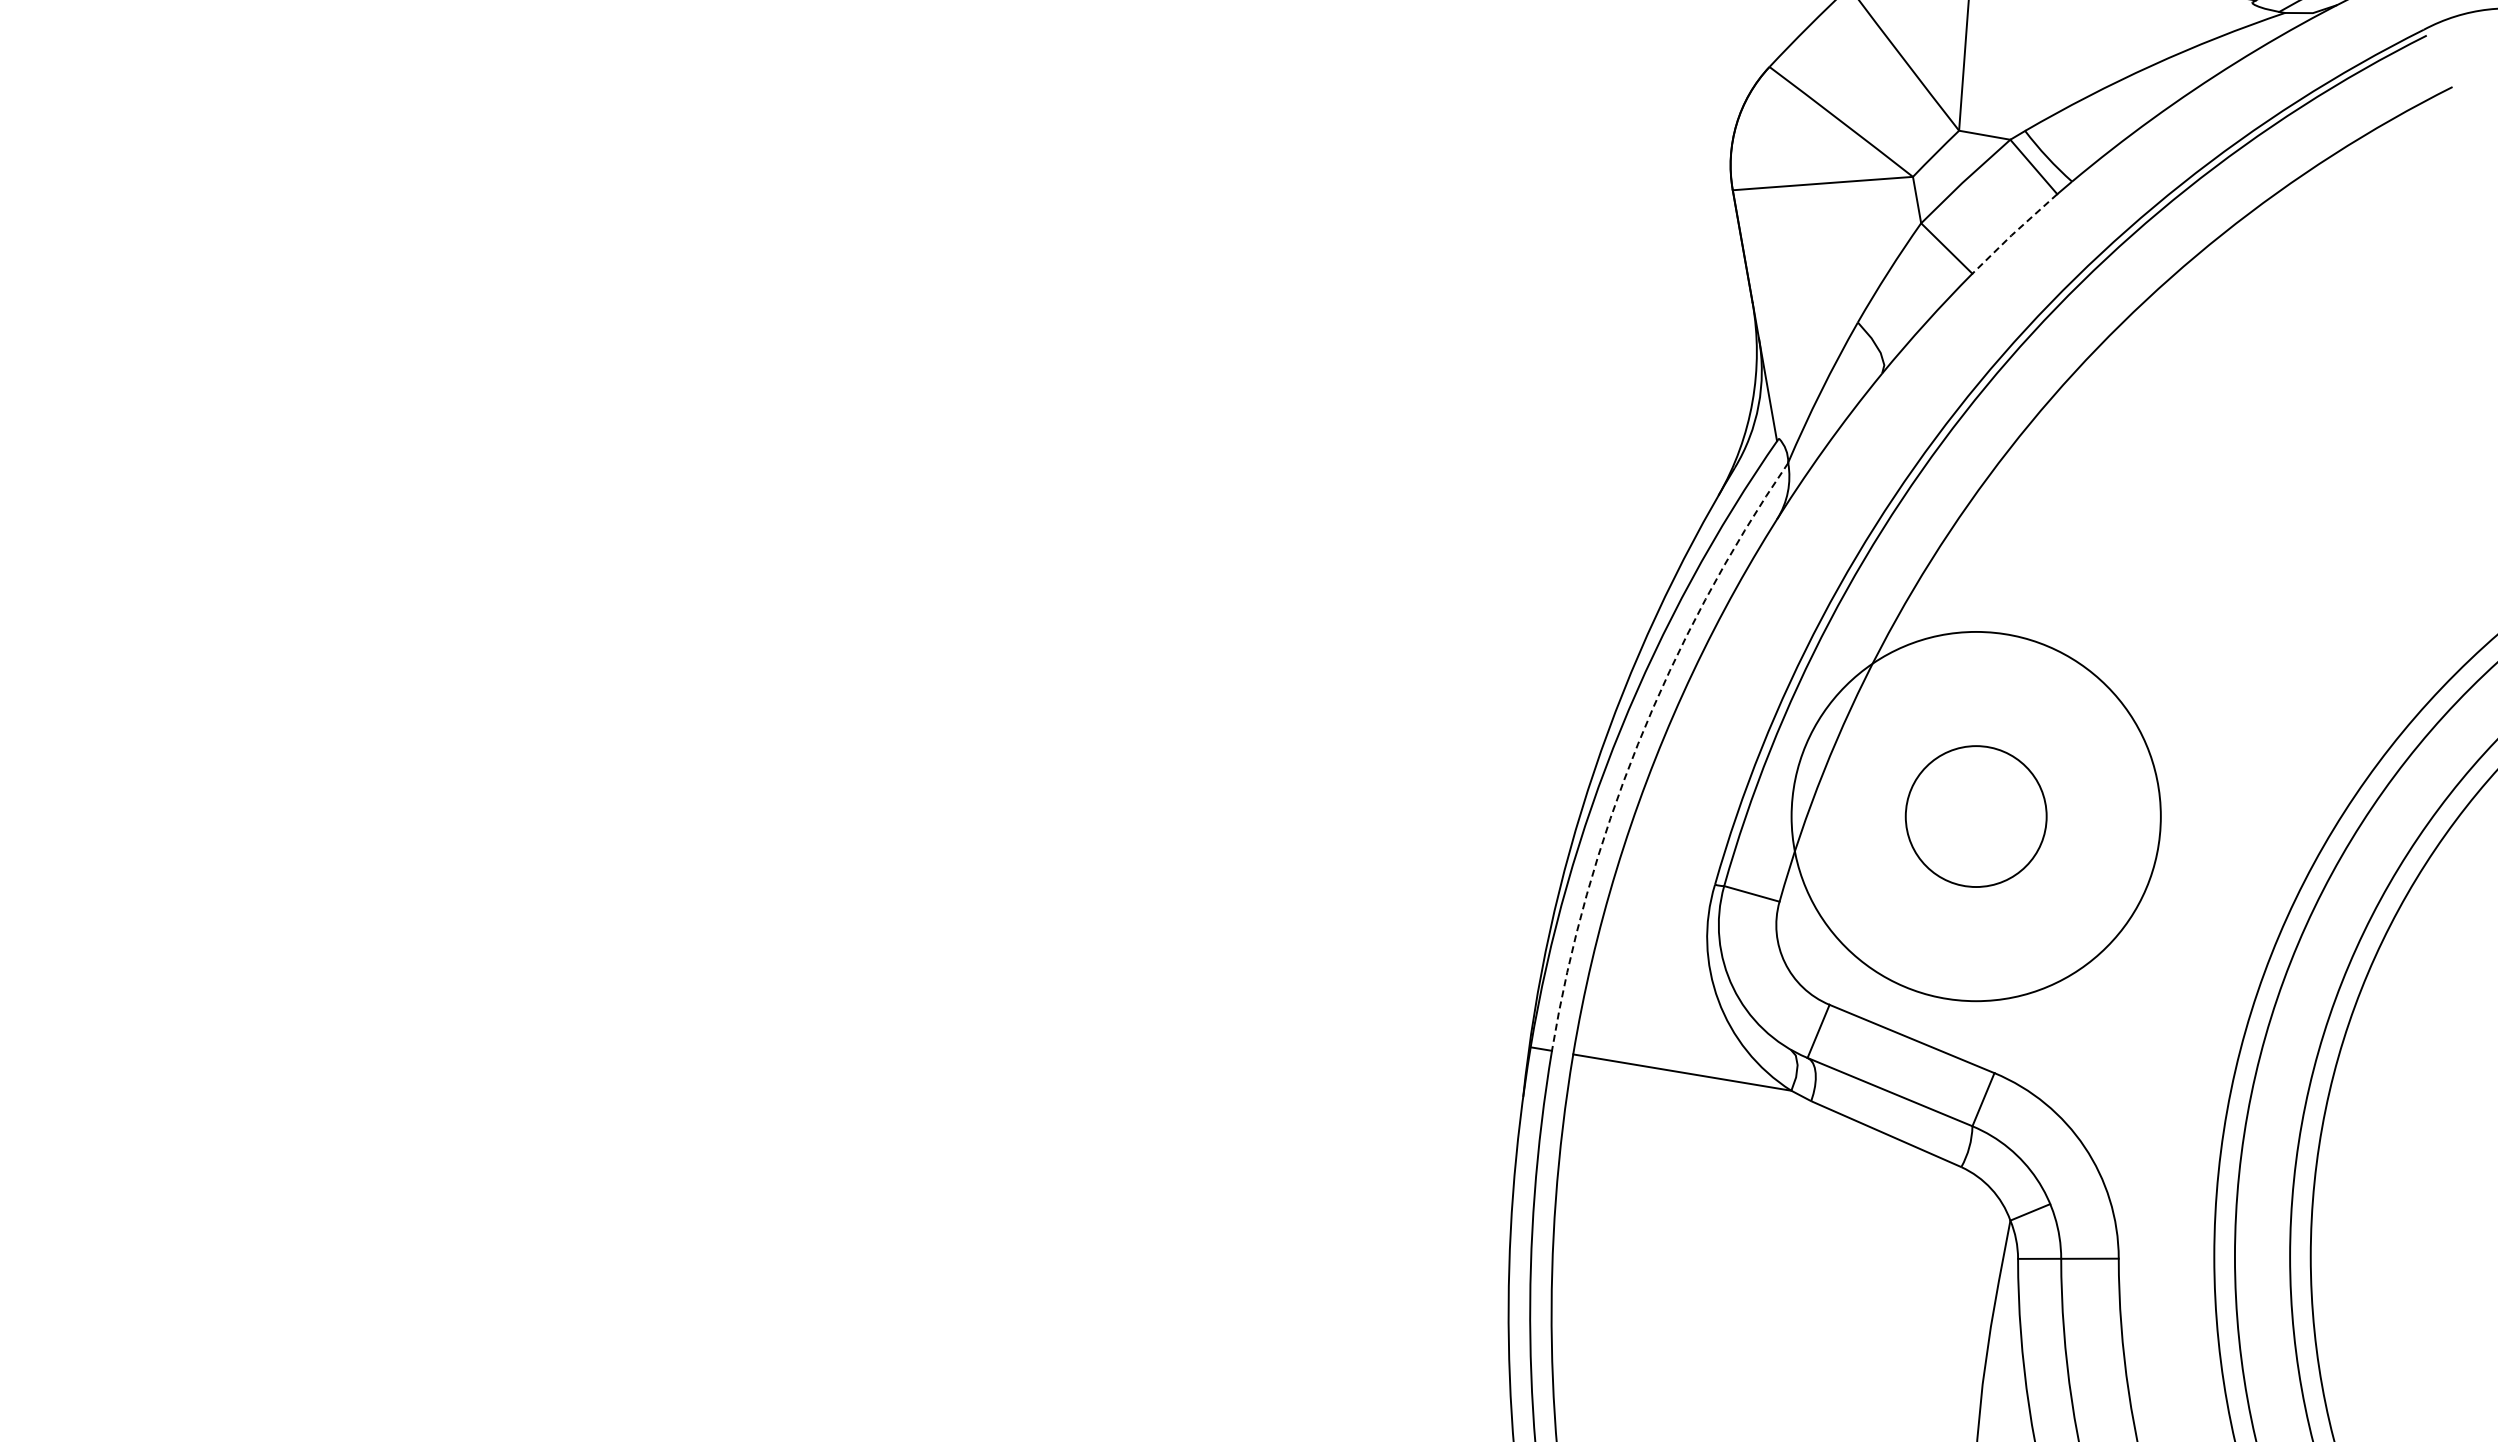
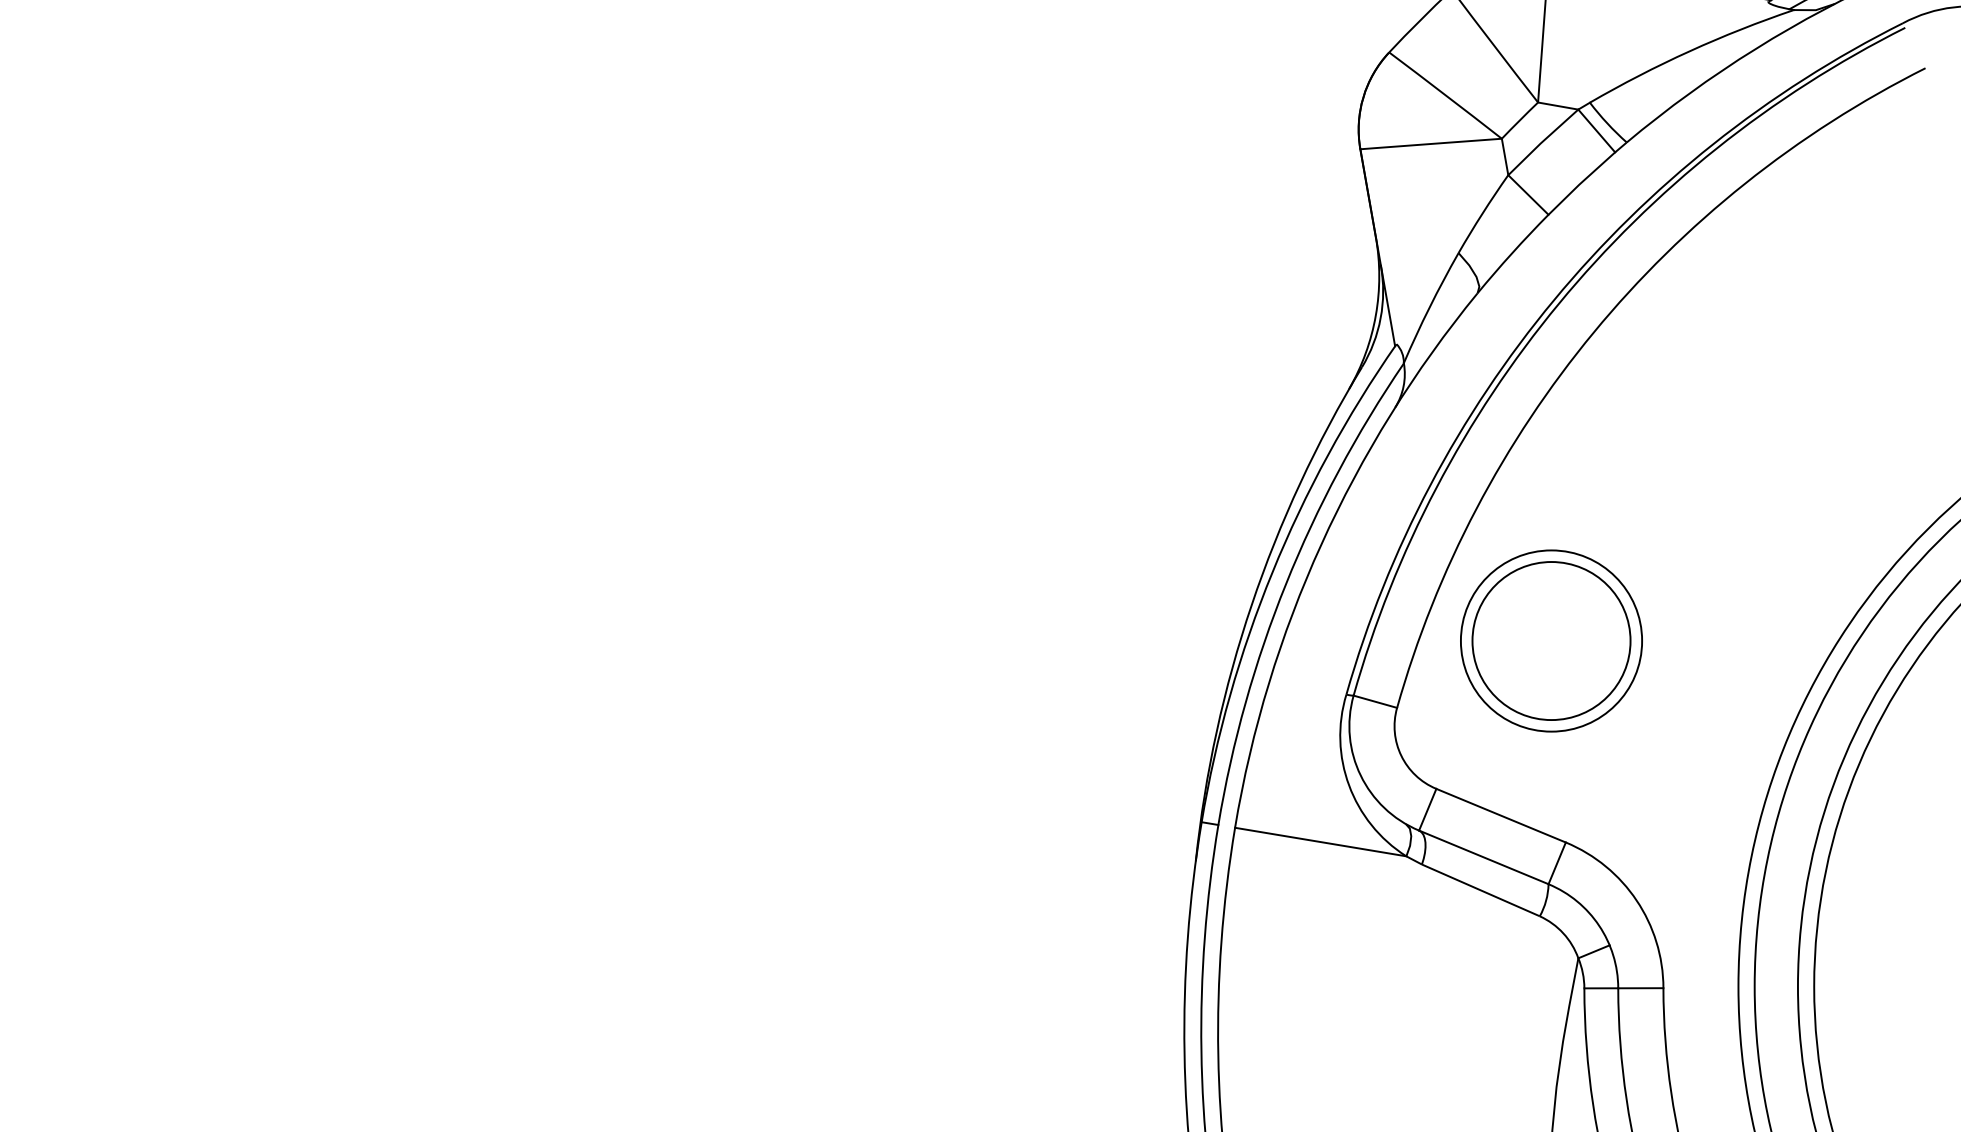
line: (2013, 233) -> (1580, 183), dashed -> solid
arc: (1638, 744) -> (1286, 584), dashed -> solid
circle: (1975, 816) -> (1550, 640), size x0.62
circle: (1975, 816) -> (1550, 640), size x1.43

